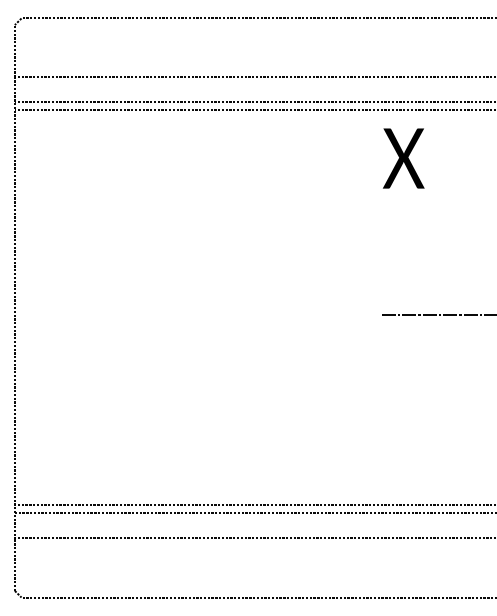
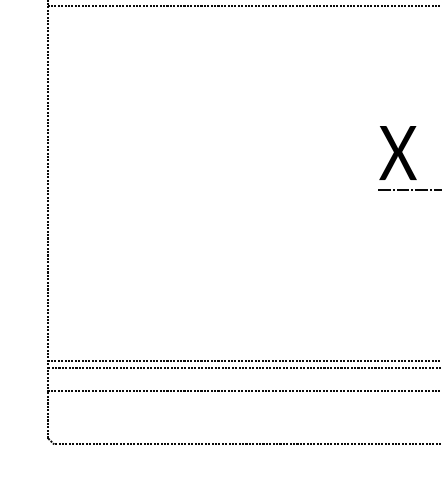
text: (403, 158) -> (397, 153), moved

